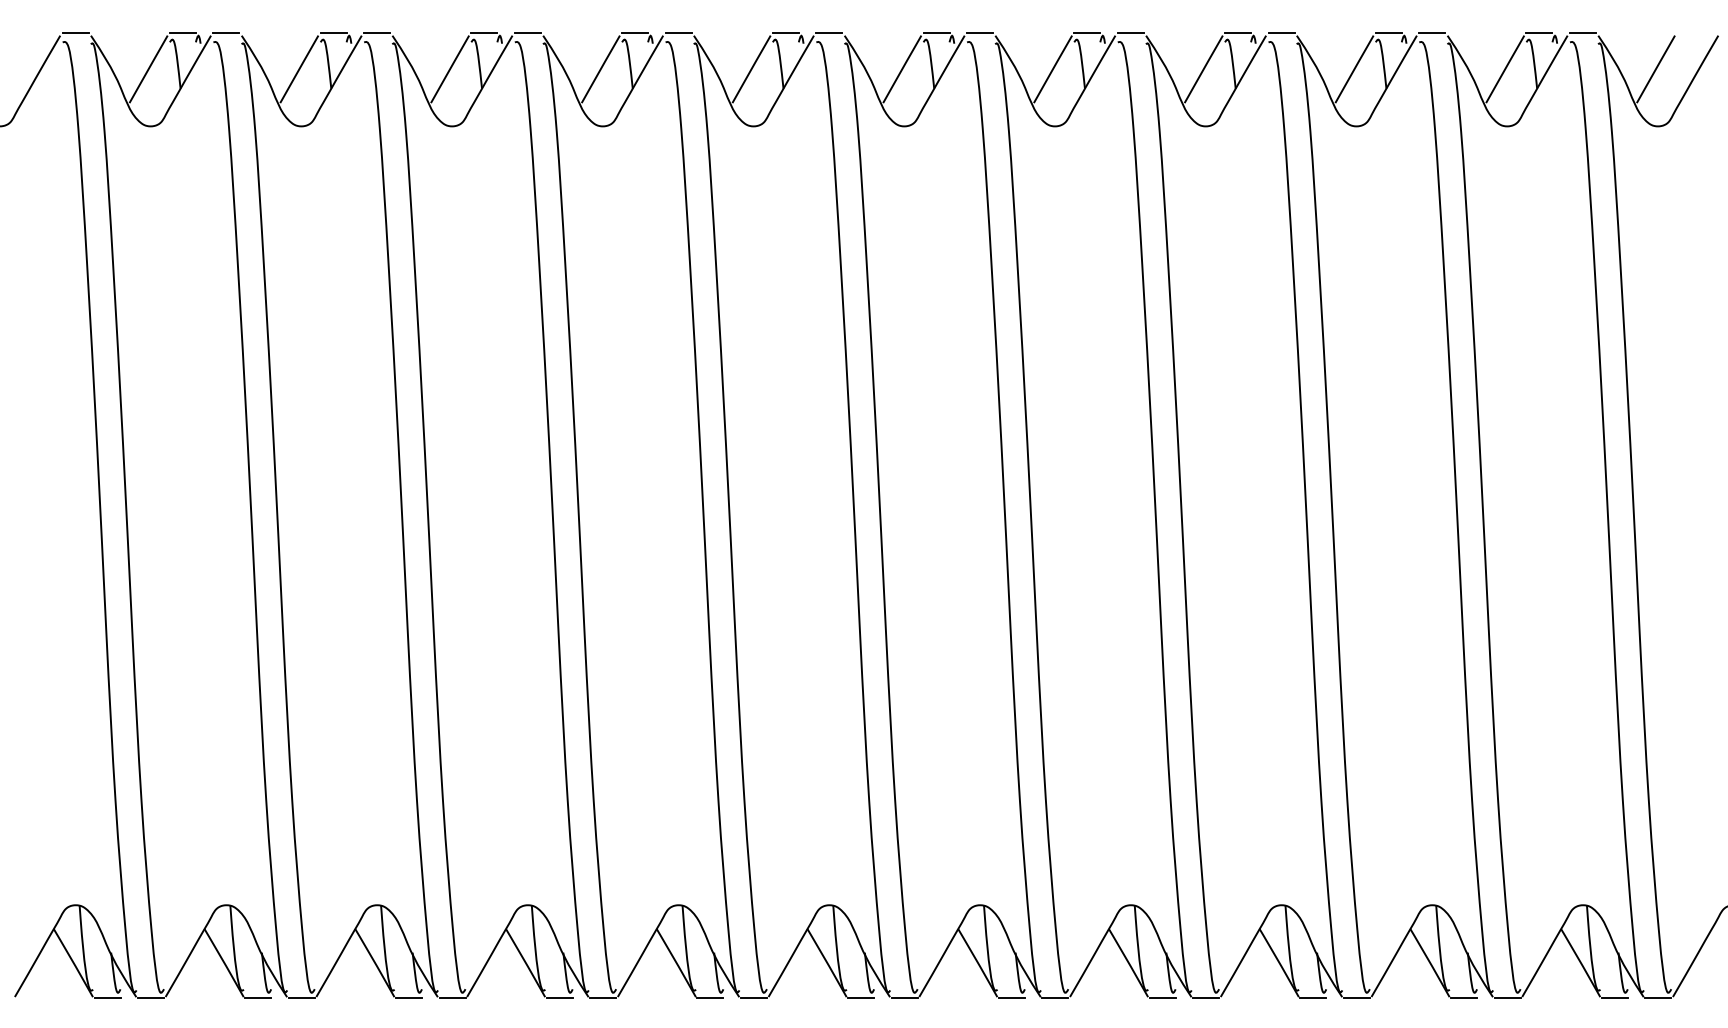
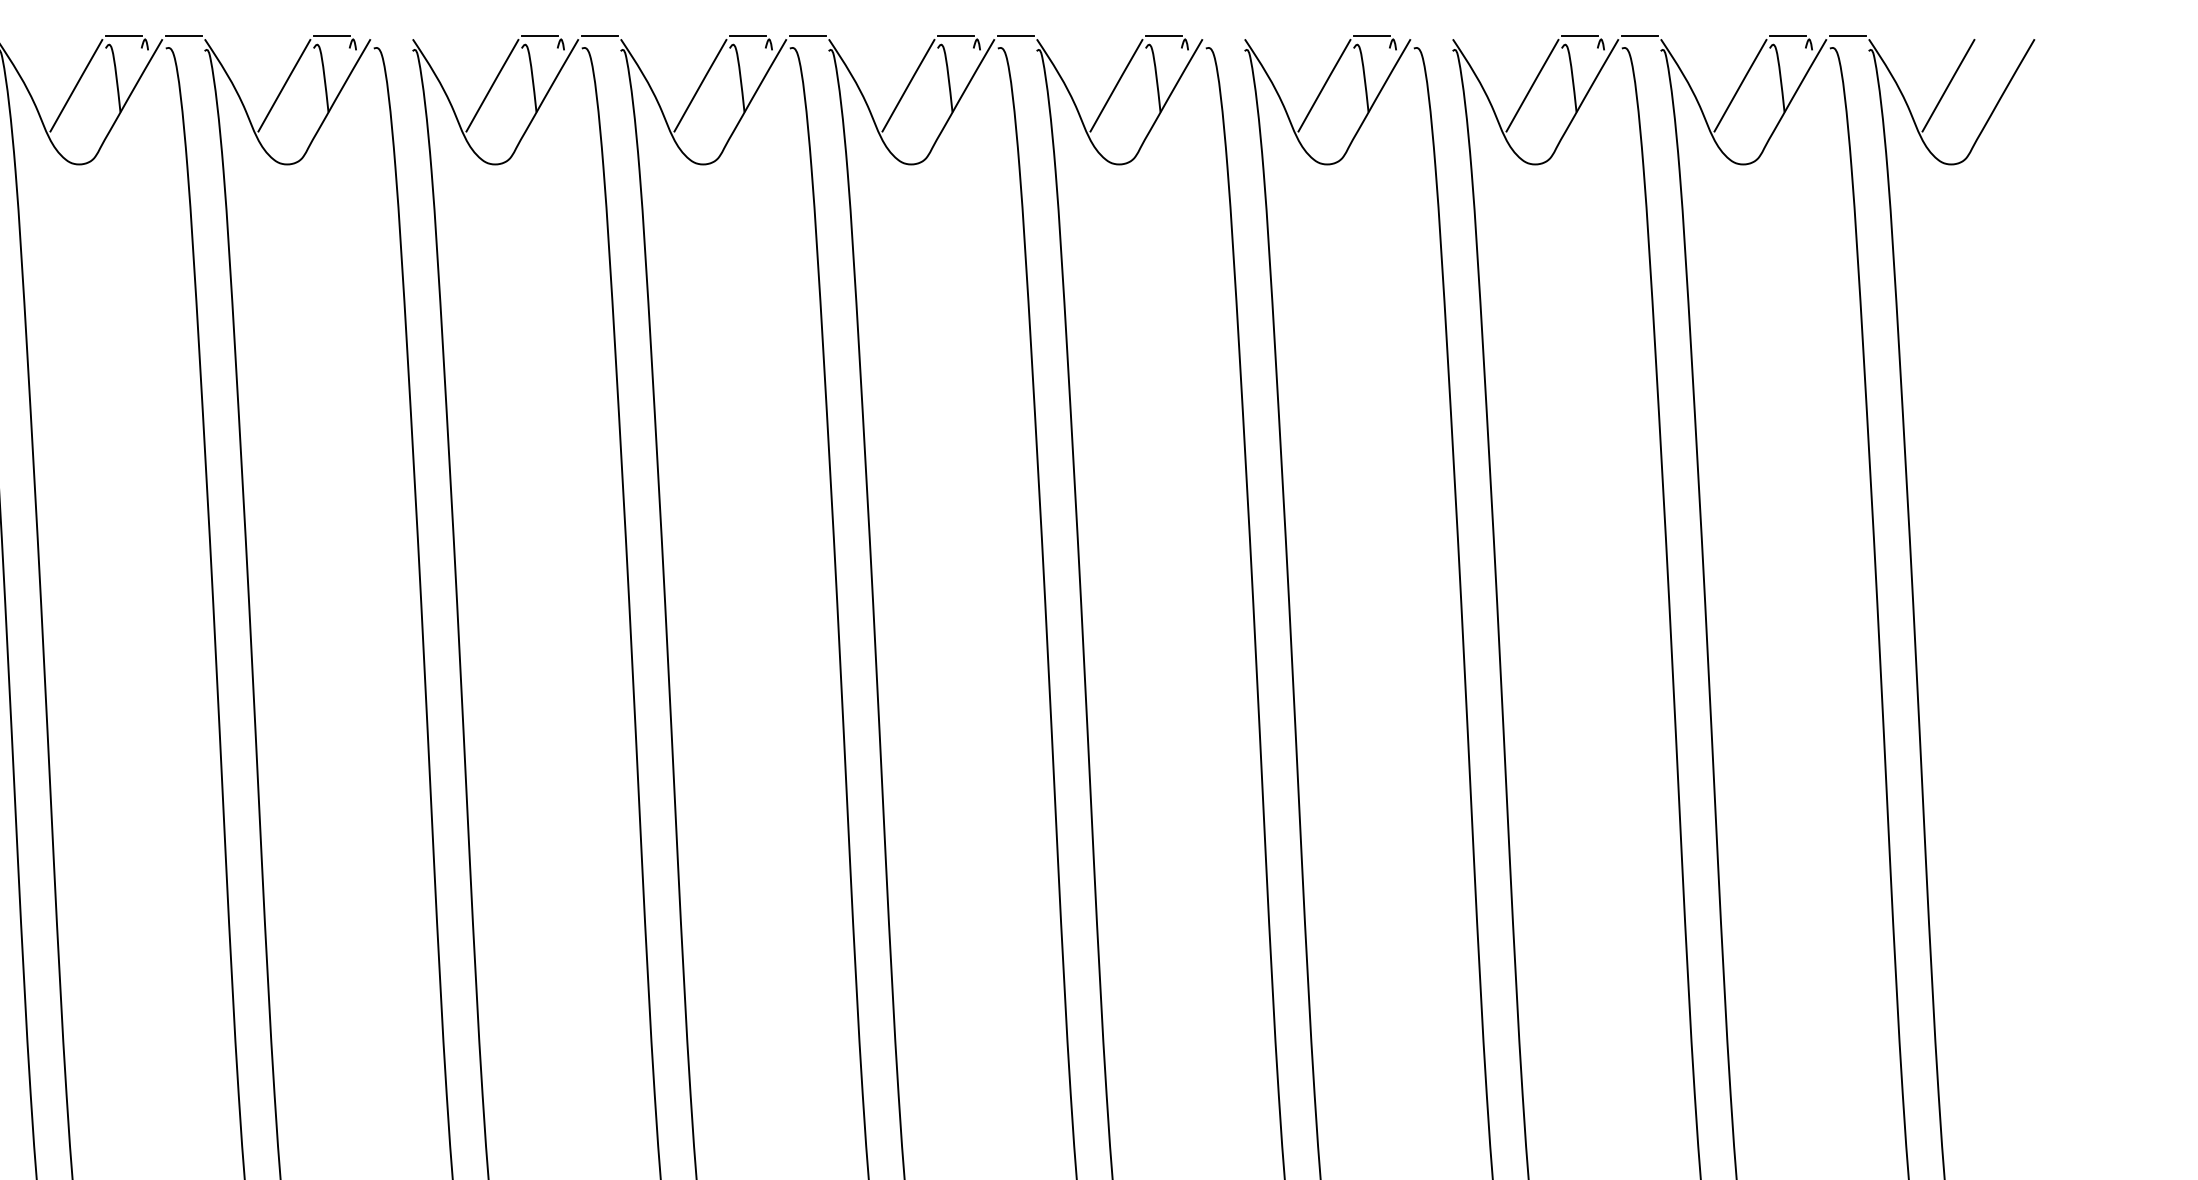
line: (527, 33) -> (391, 36), removed
line: (1130, 33) -> (1223, 36), removed
line: (1281, 33) -> (1431, 36), removed

